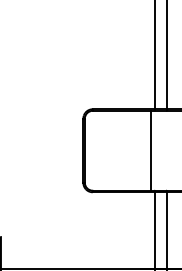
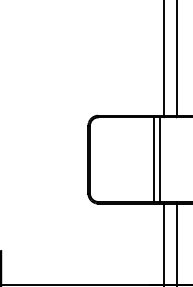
line: (144, 150) -> (153, 159), added

